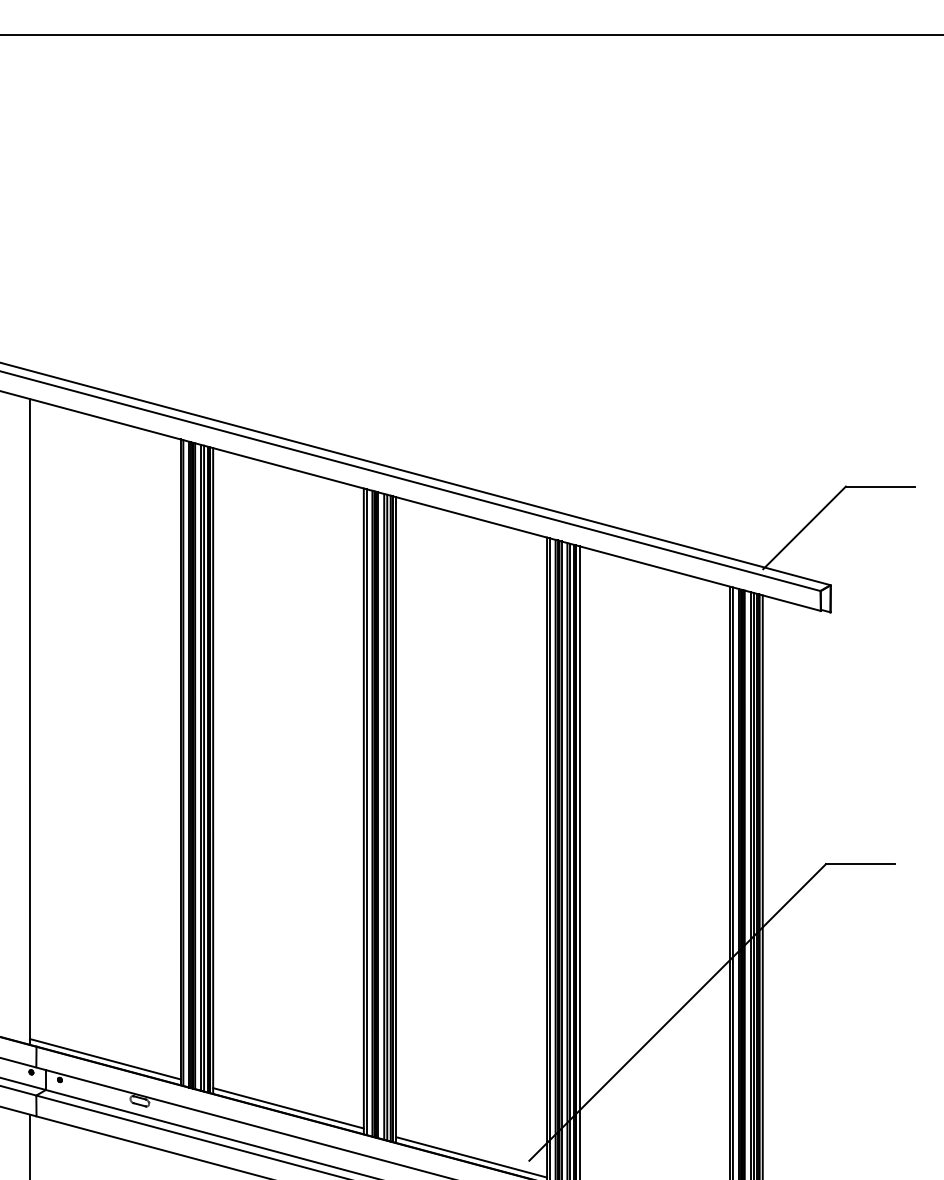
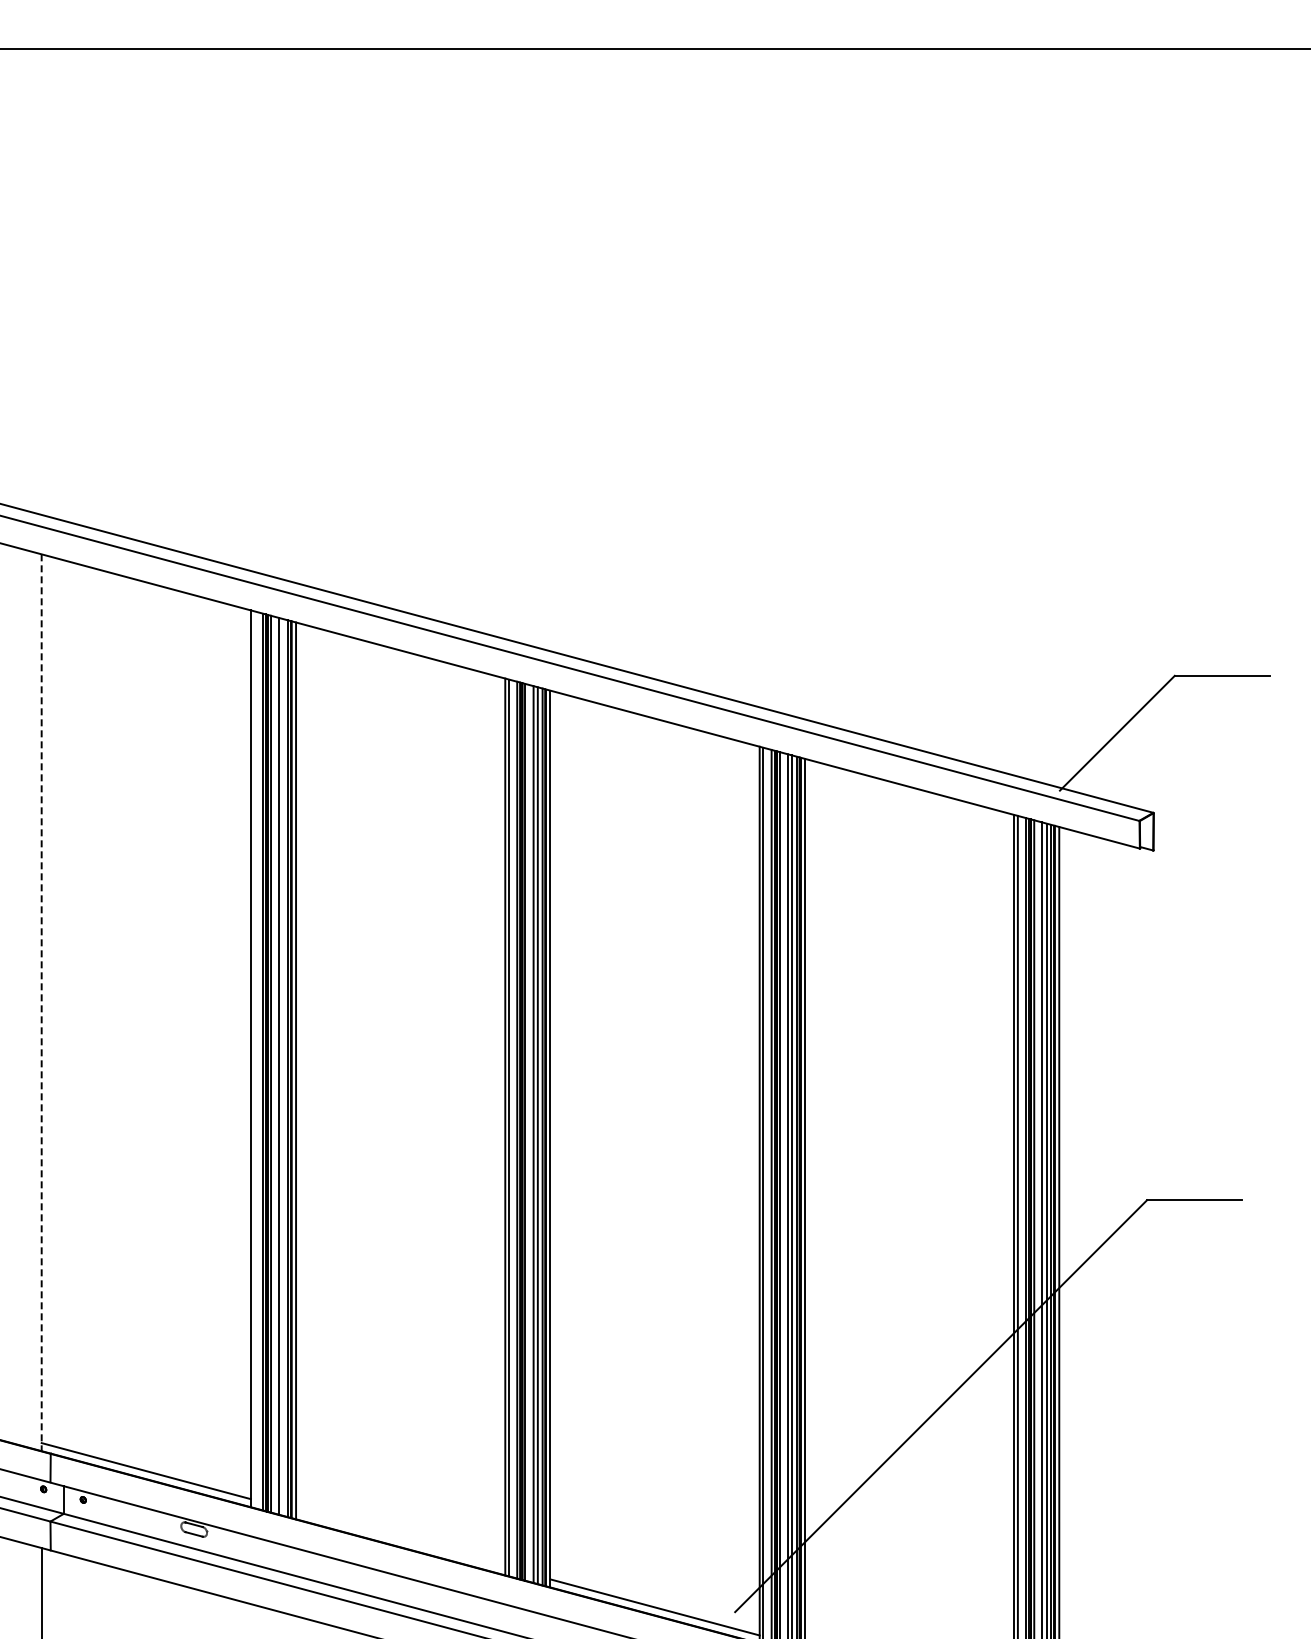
line: (29, 722) -> (41, 1003), solid -> dashed
line: (183, 762) -> (254, 1059), removed
line: (204, 768) -> (283, 1067), removed
line: (288, 1108) -> (400, 1539), removed

